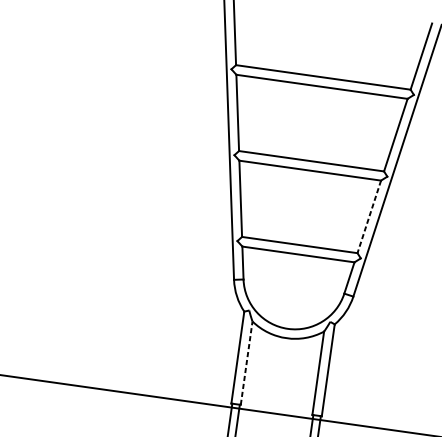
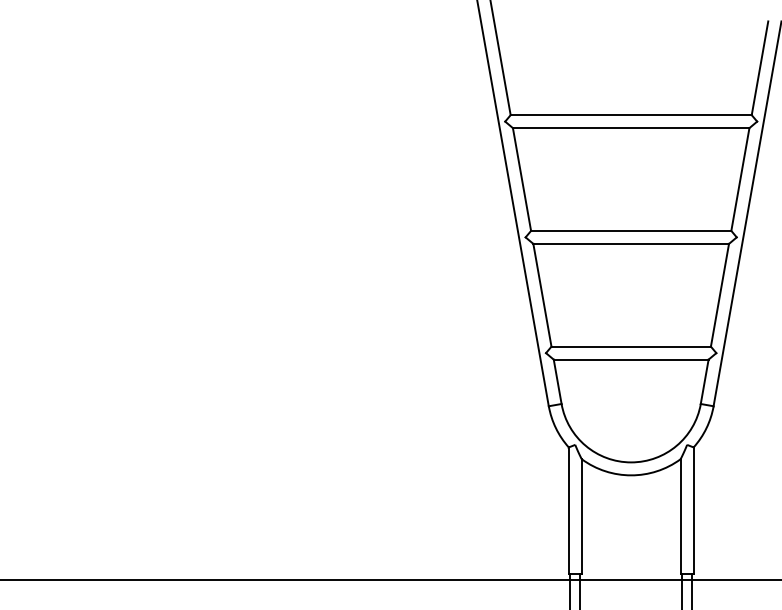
line: (368, 217) -> (719, 295), dashed -> solid
line: (246, 362) -> (581, 516), dashed -> solid

